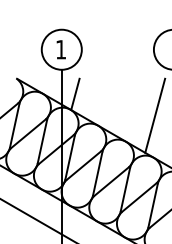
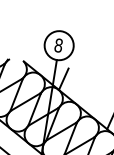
text: (61, 49) -> (58, 45), 1 -> 8

